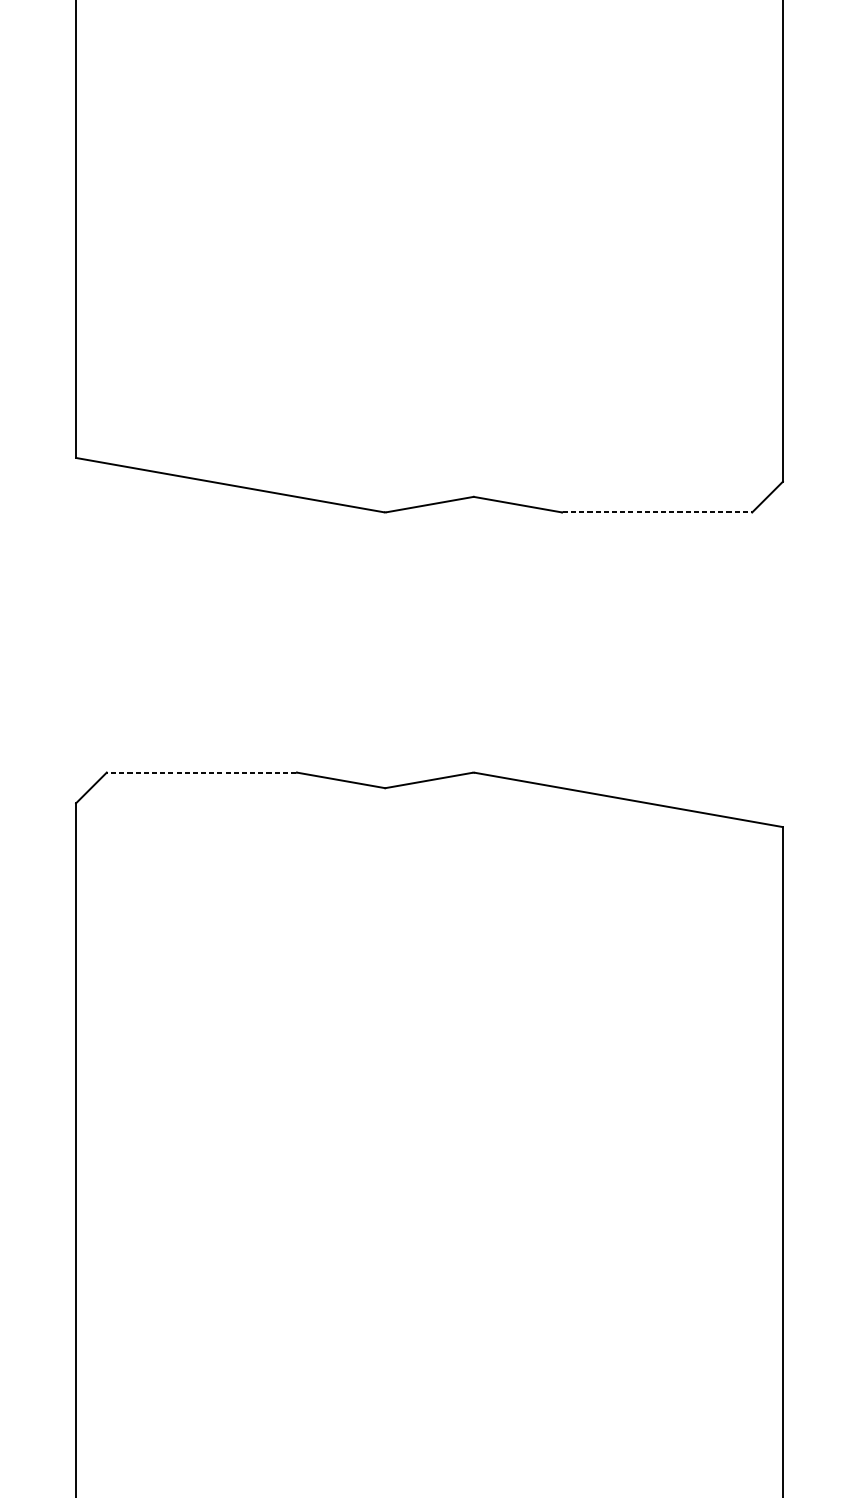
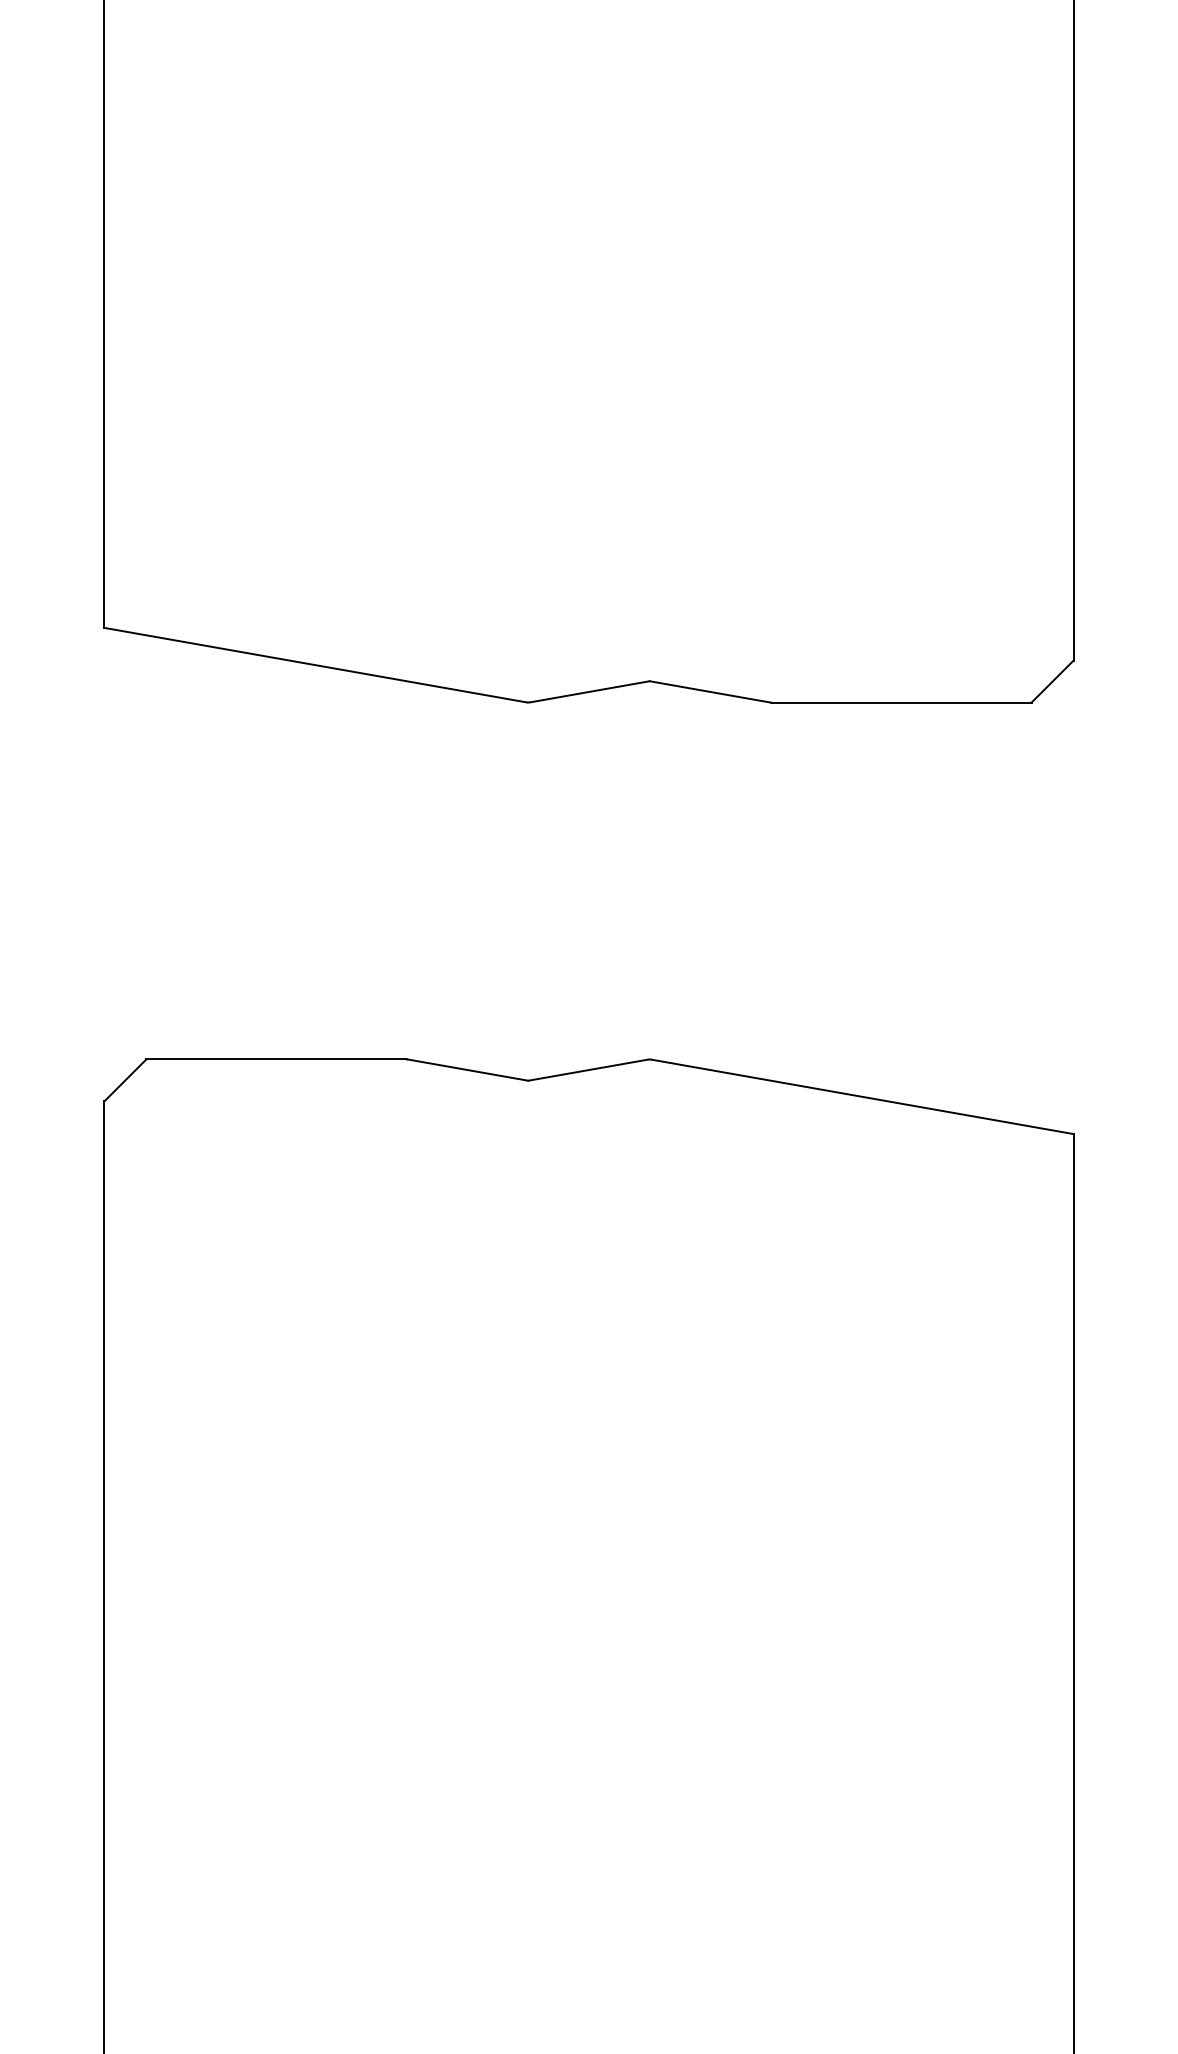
line: (657, 512) -> (901, 702), dashed -> solid
line: (201, 772) -> (276, 1059), dashed -> solid

